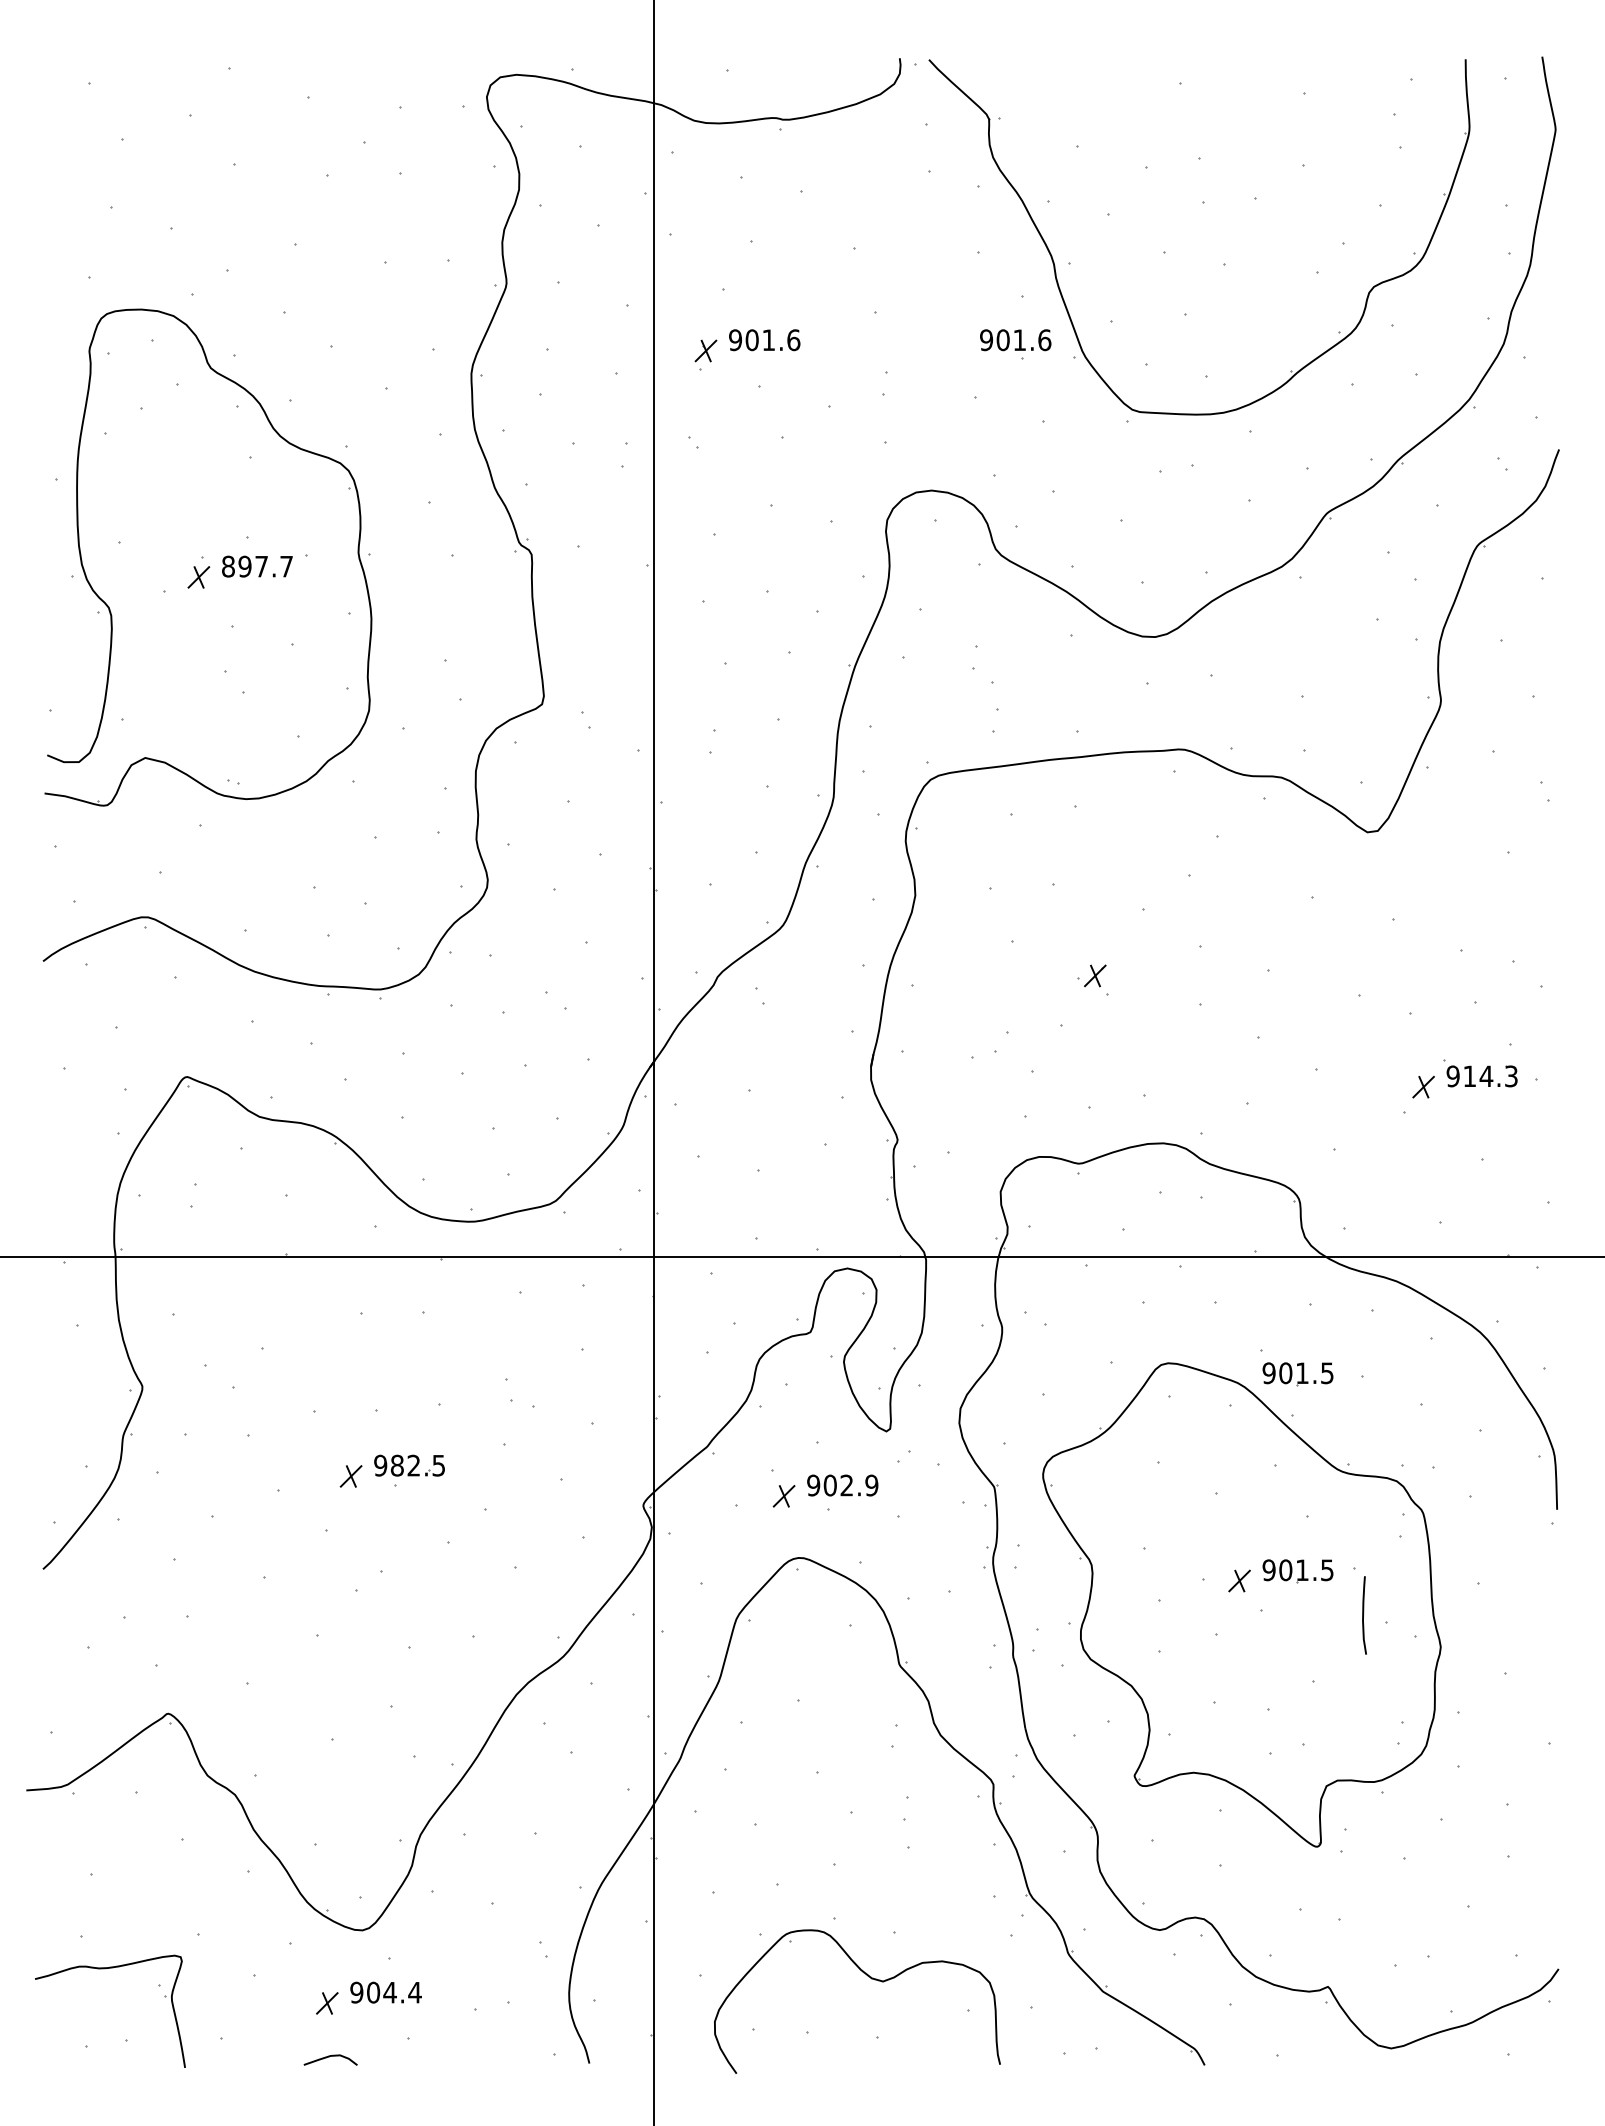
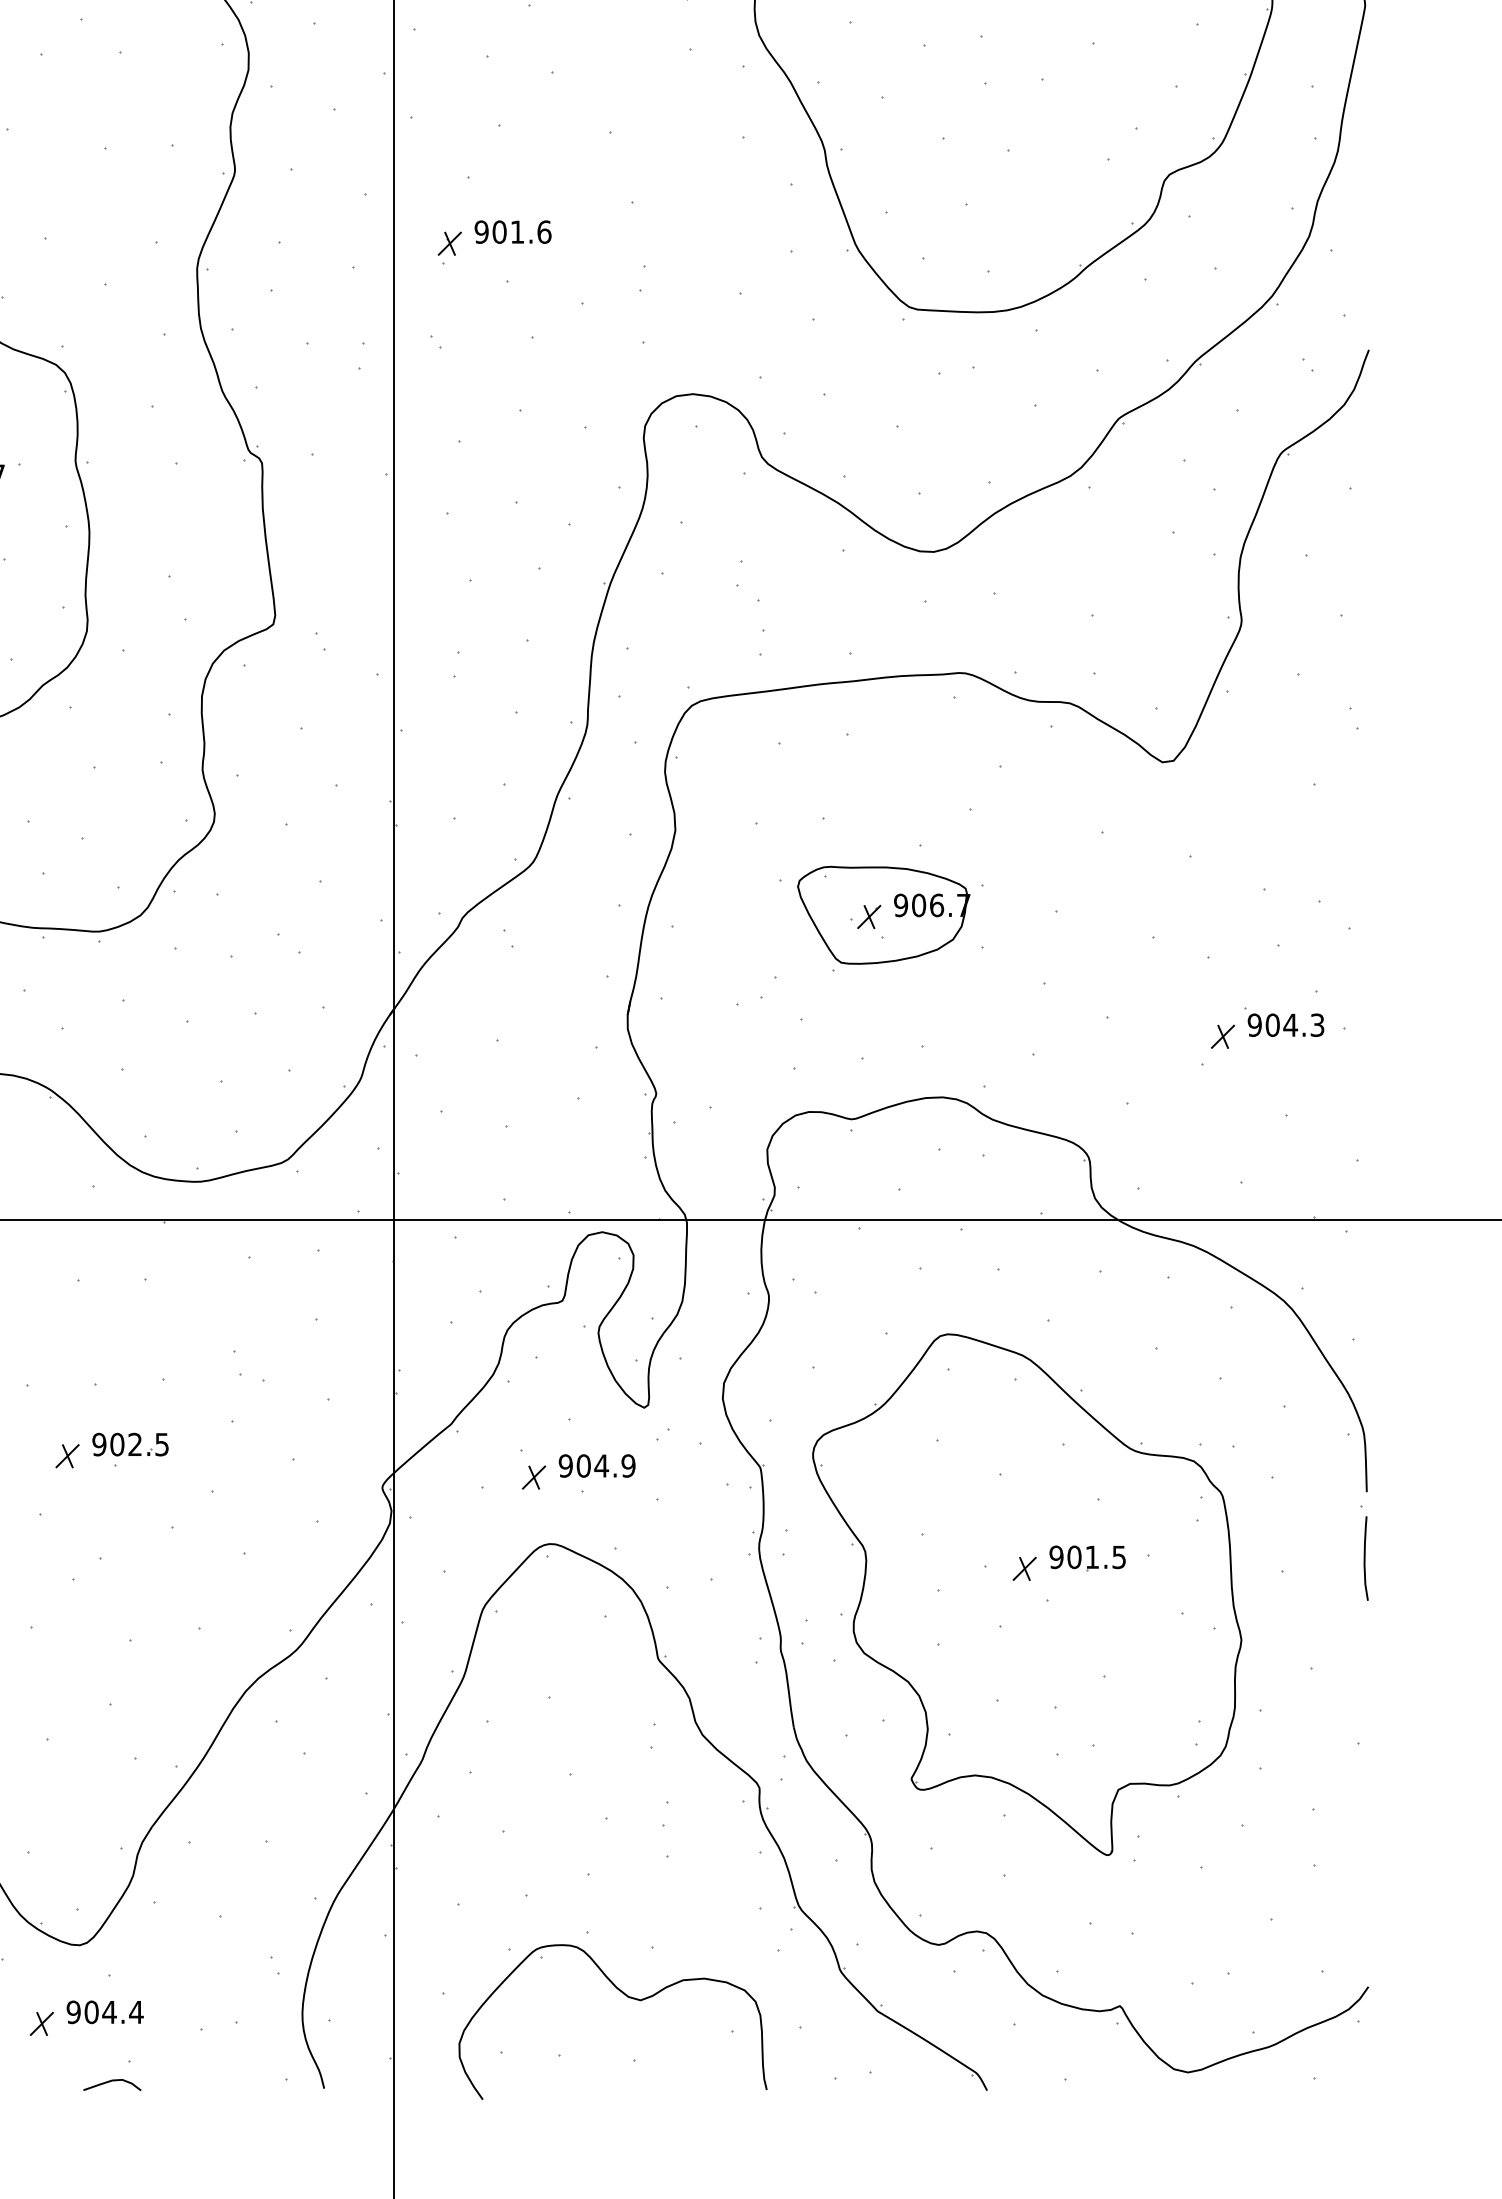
part: (1015, 340) -> (783, 232), removed
part: (1108, 974) -> (883, 915), added
text: (1469, 1076) -> (1272, 1025), 914.3 -> 904.3
part: (1297, 1374) -> (1087, 1346), removed
text: (396, 1465) -> (116, 1444), 982.5 -> 902.5
text: (846, 1485) -> (601, 1465), 902.9 -> 904.9
curve: (1363, 1615) -> (1365, 1558), moved
curve: (329, 2057) -> (111, 2082), moved

